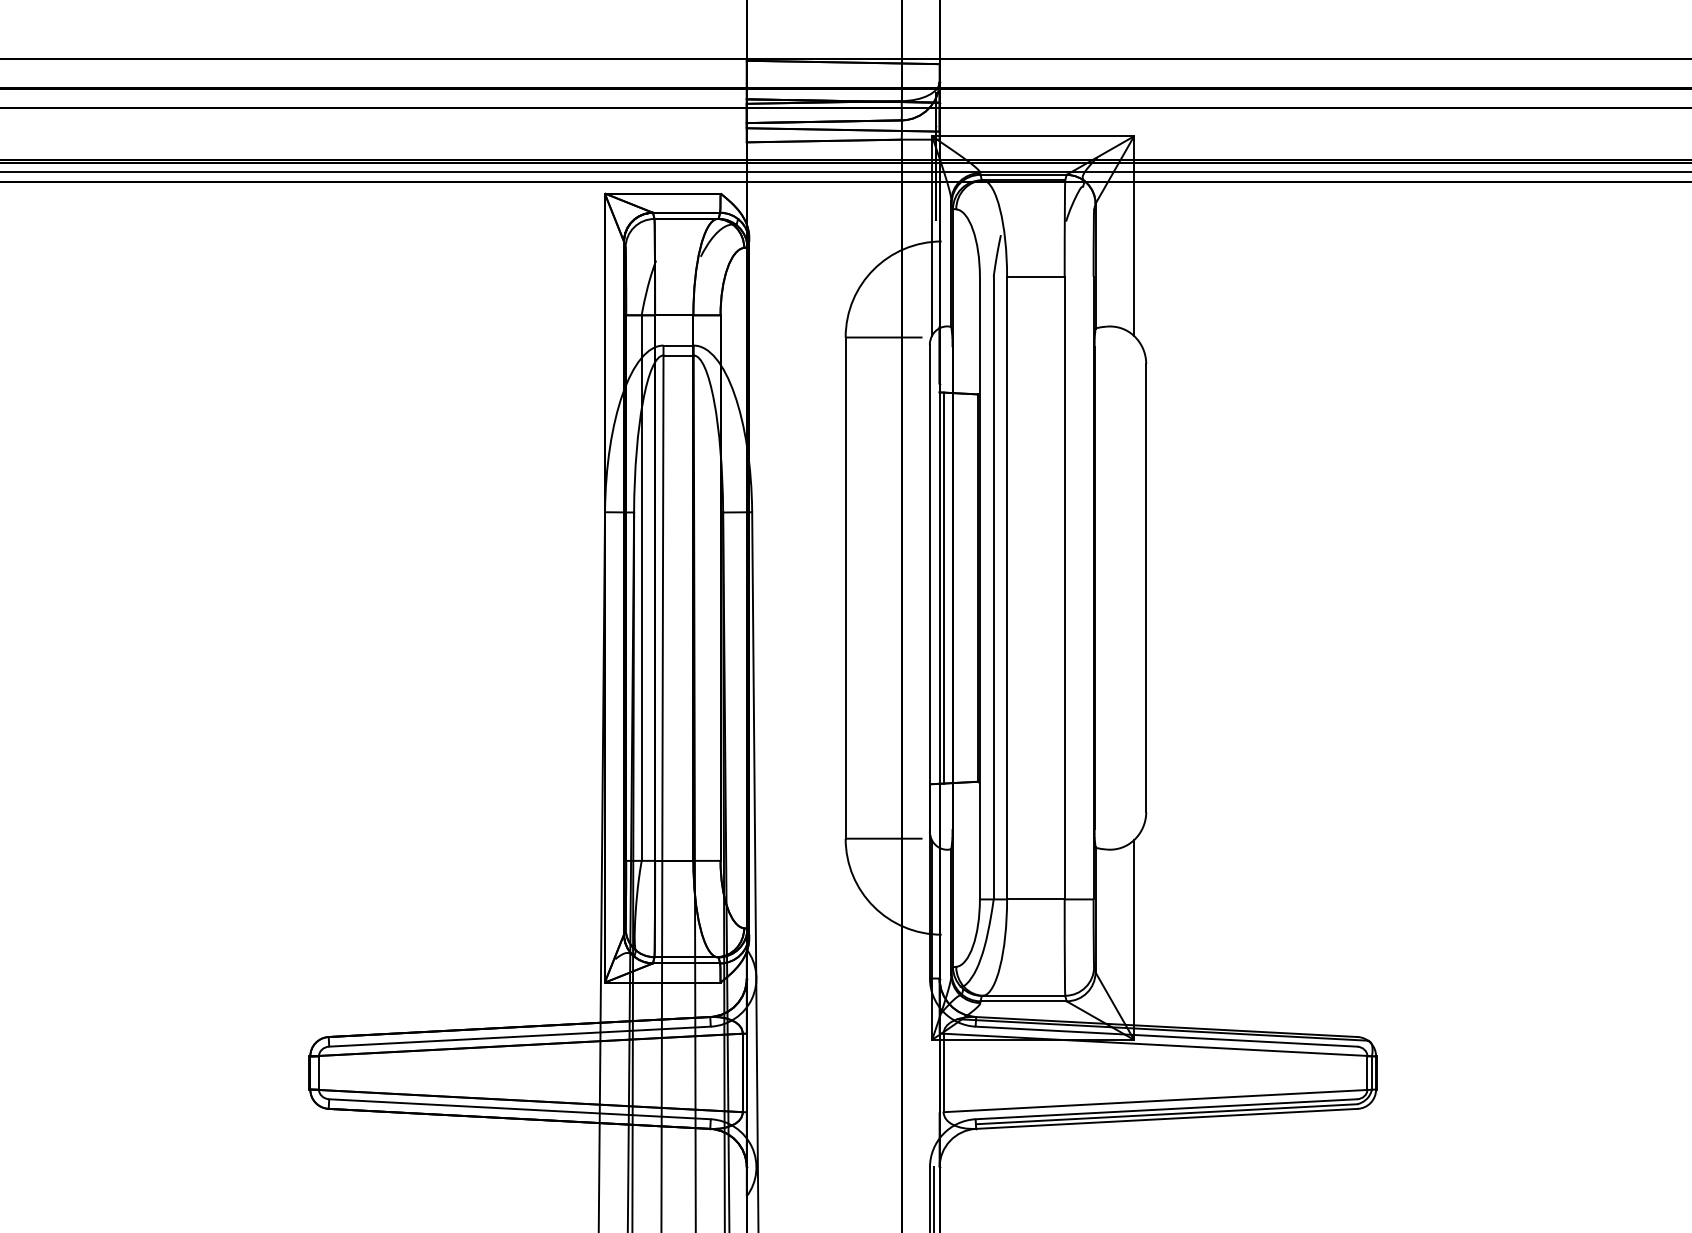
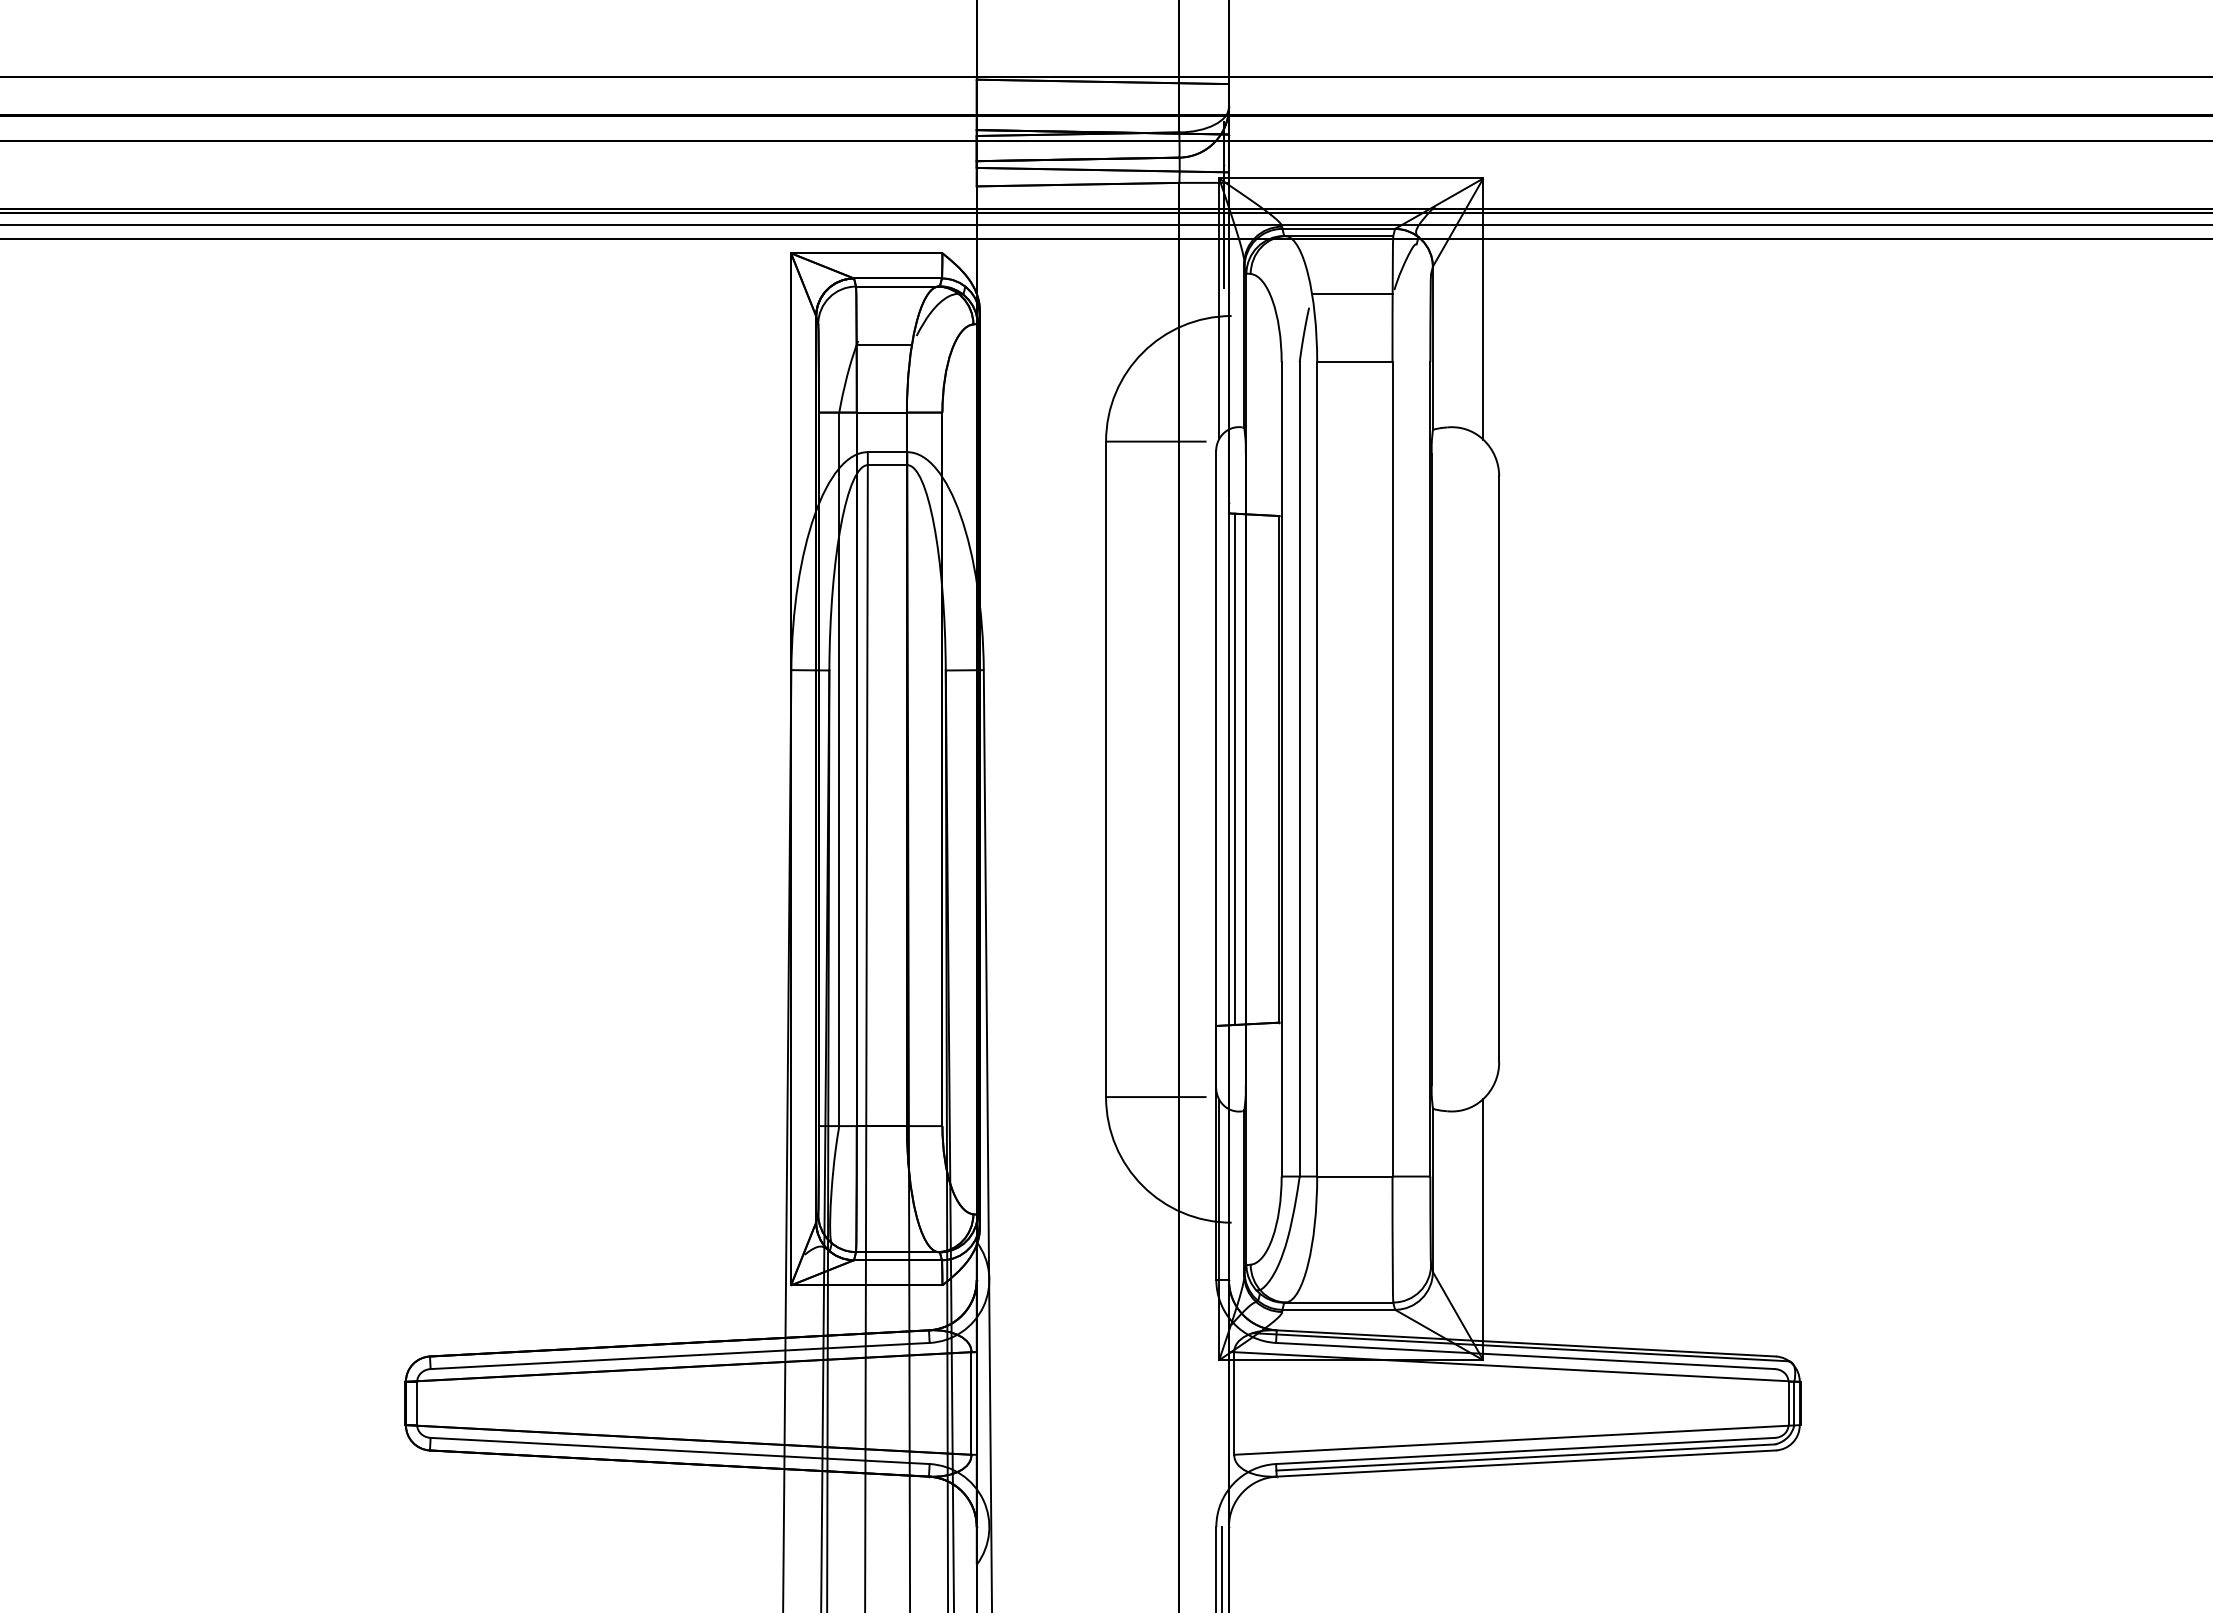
line: (1034, 225) -> (1352, 294), added
line: (675, 263) -> (883, 344), added

